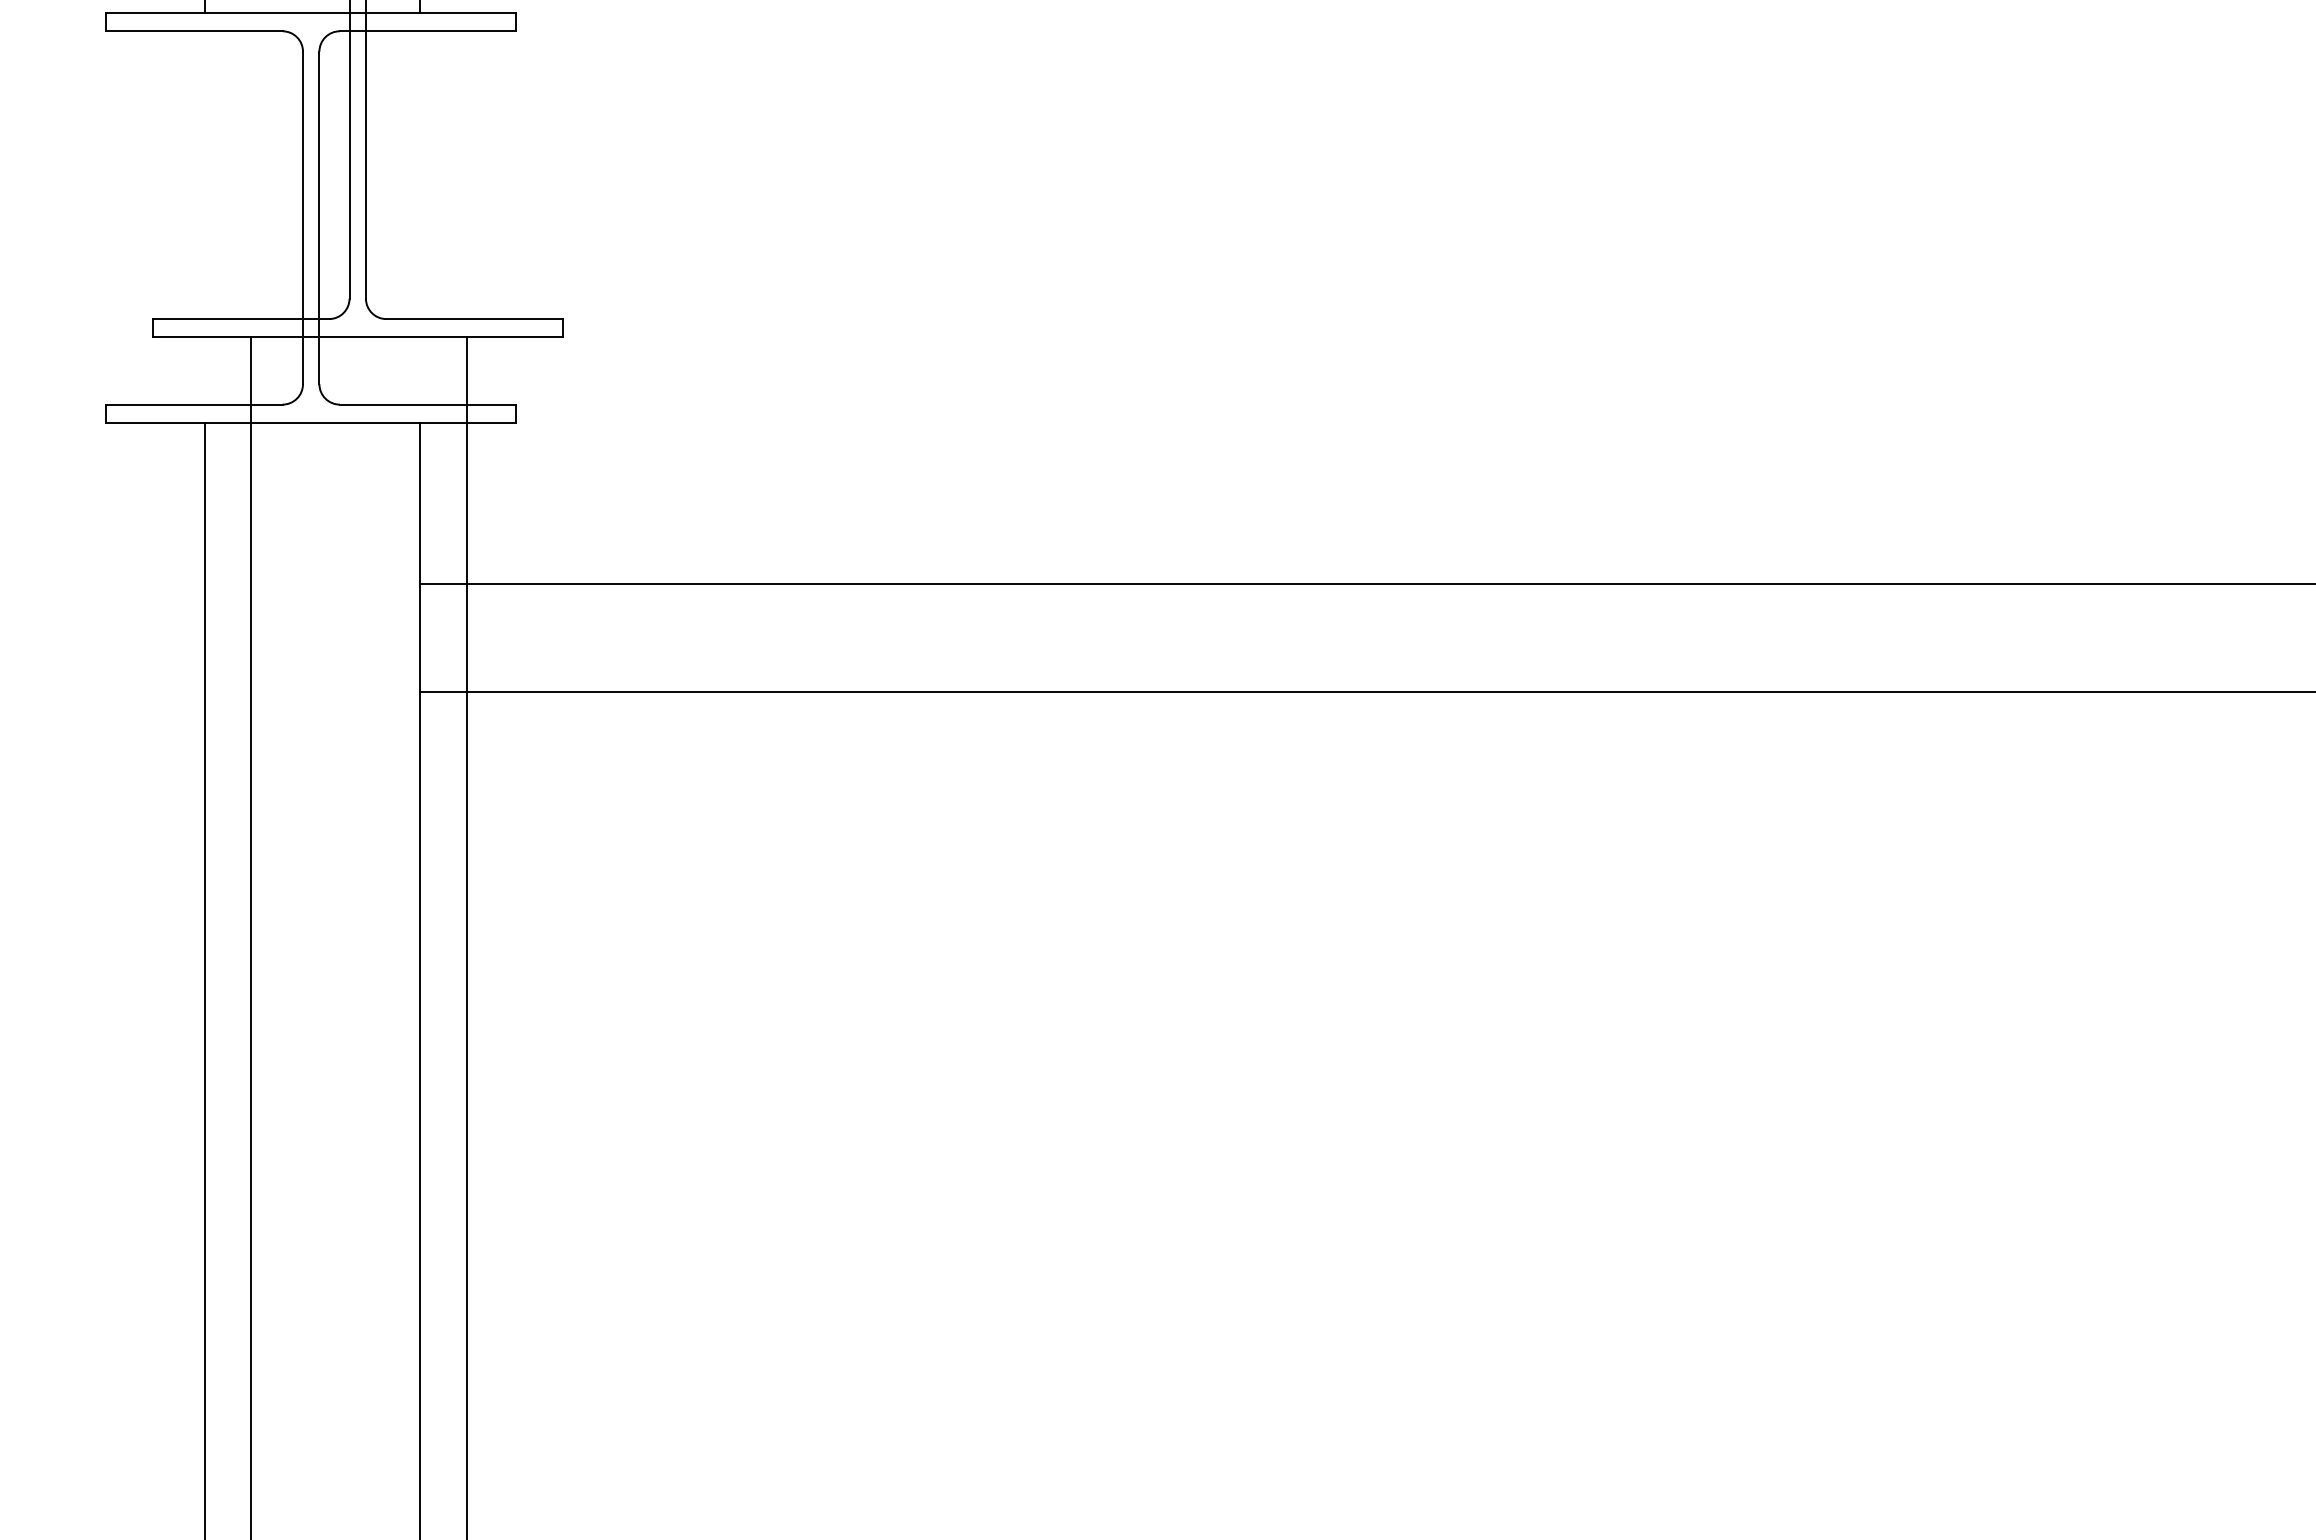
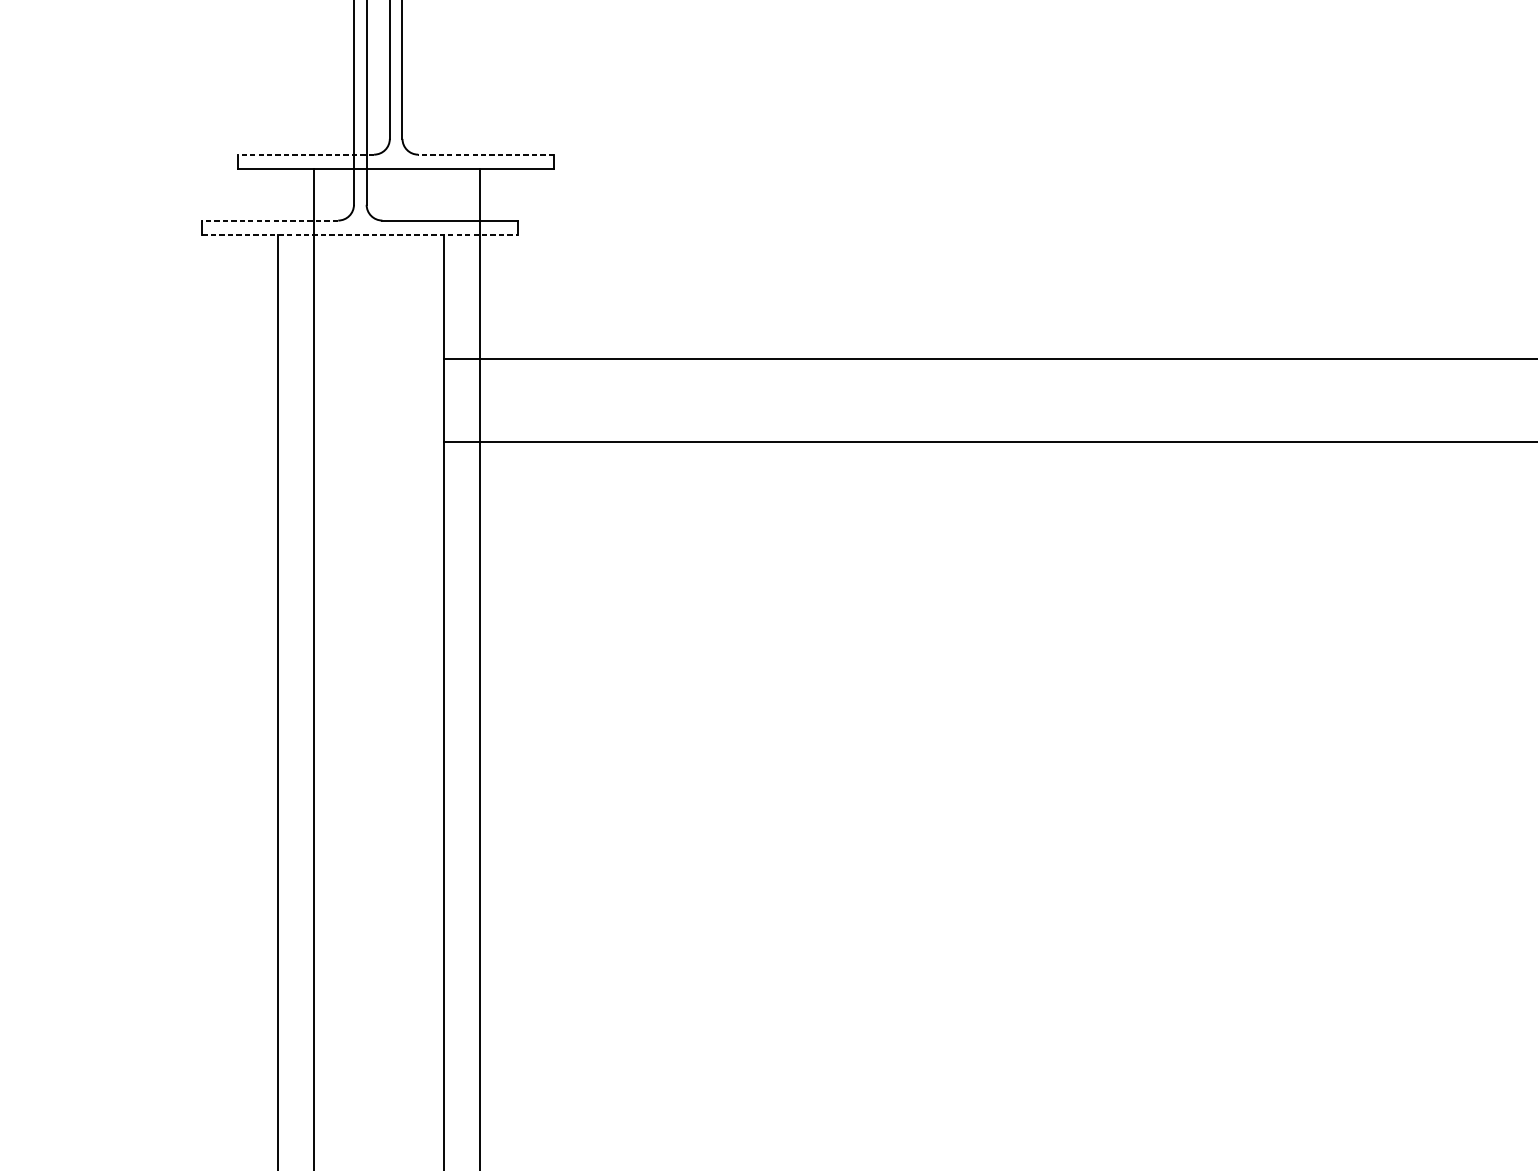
line: (240, 319) -> (305, 154), solid -> dashed
line: (474, 319) -> (486, 154), solid -> dashed
line: (193, 404) -> (269, 220), solid -> dashed
line: (311, 422) -> (360, 234), solid -> dashed

